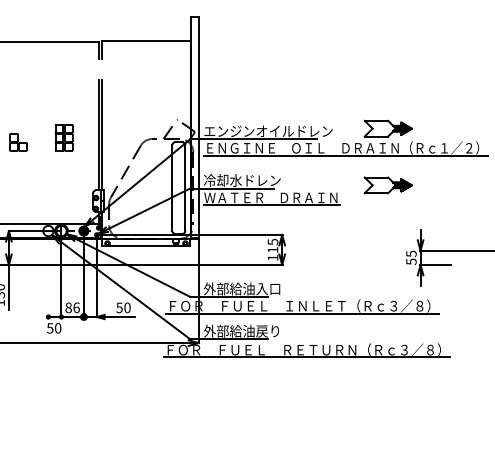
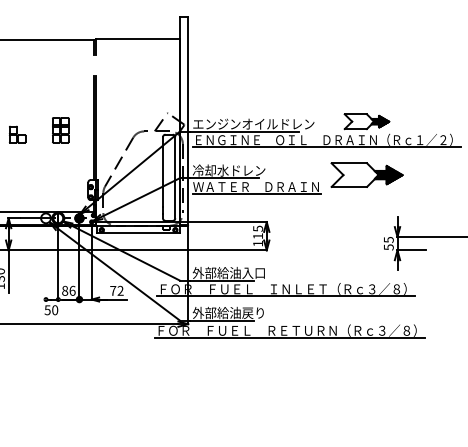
part: (387, 185) -> (366, 175), size x1.6
text: (123, 307) -> (116, 290), 50 -> 72

